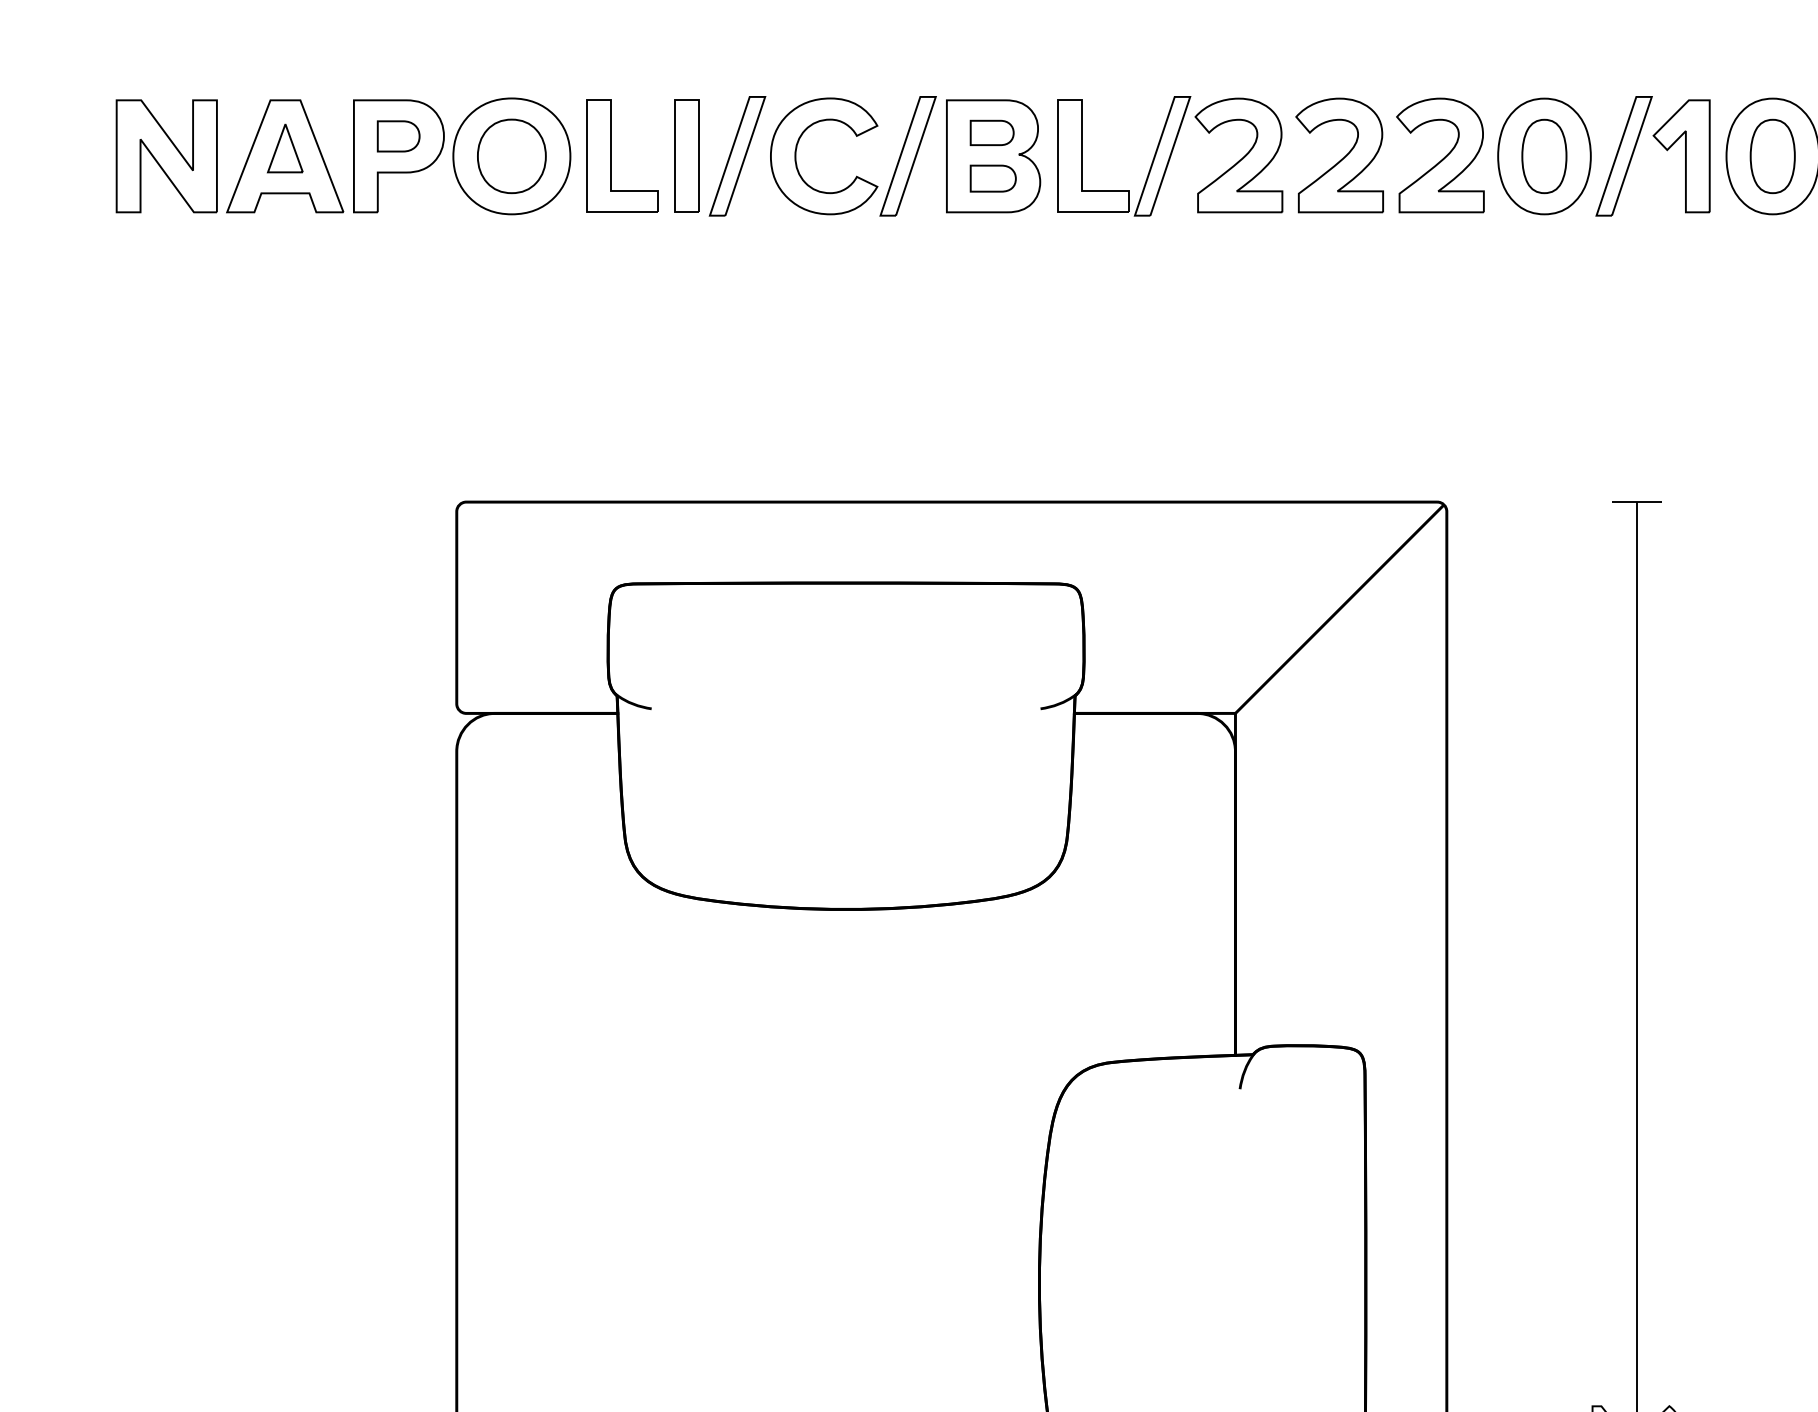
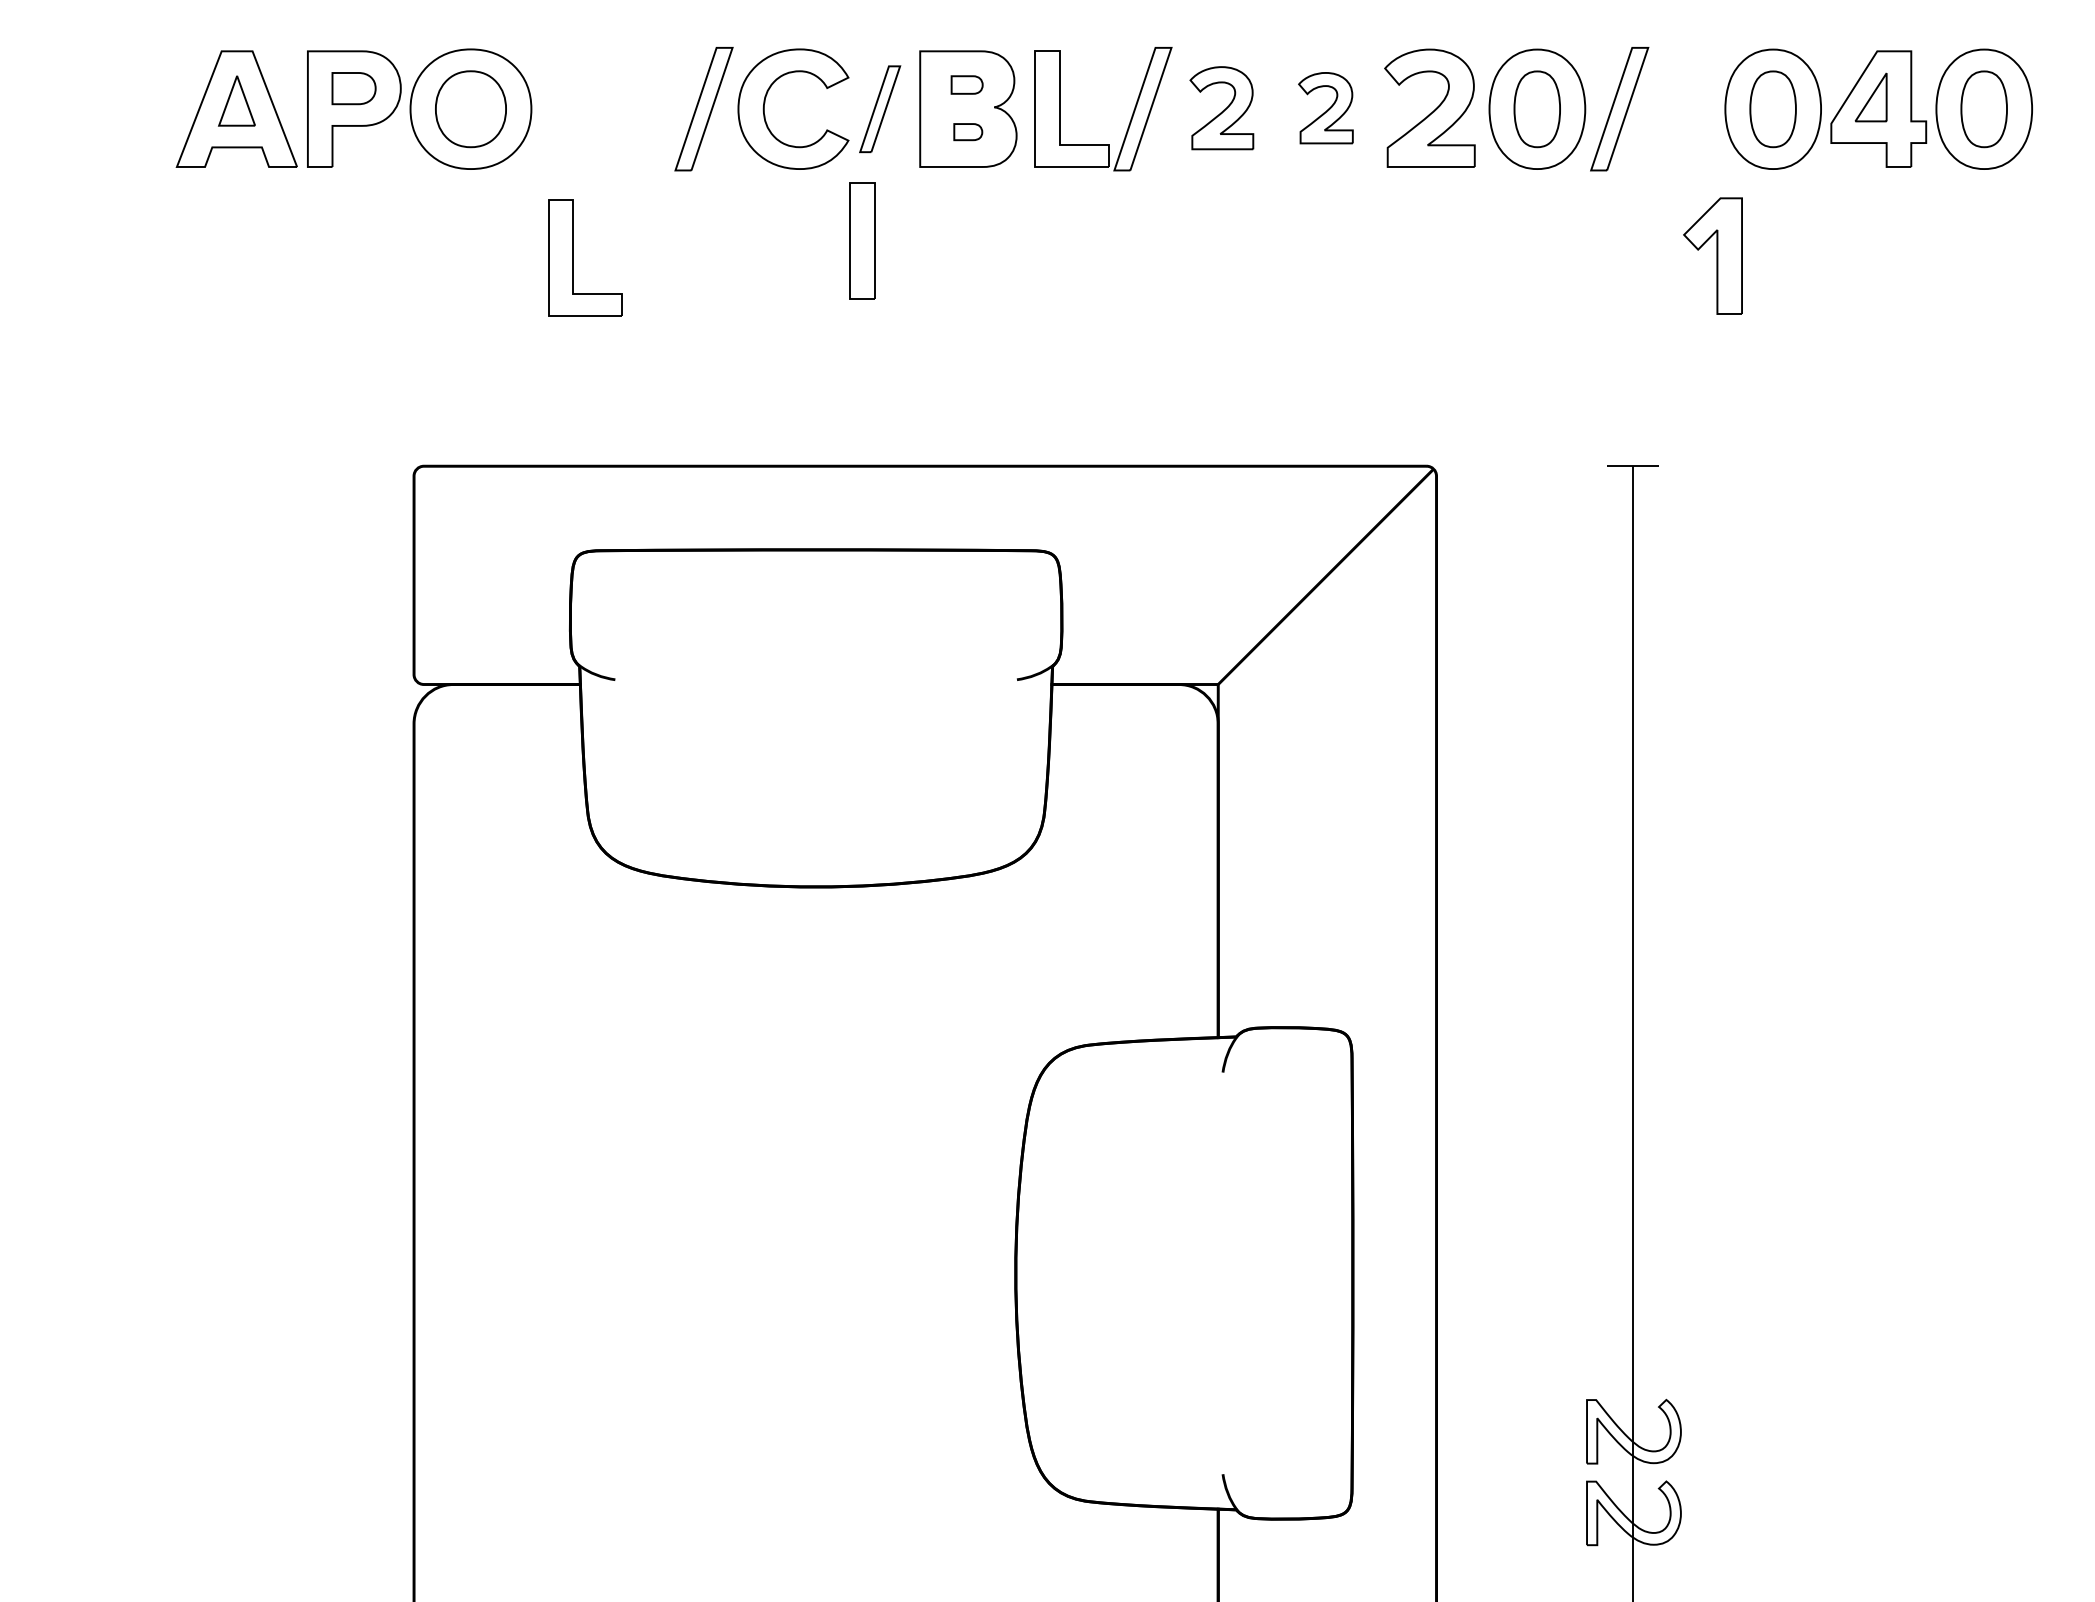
part: (992, 132) -> (967, 84), size x0.7
part: (1238, 154) -> (1221, 107), size x0.7
part: (1339, 154) -> (1325, 107), size x0.6
part: (166, 155) -> (114, 108), removed
part: (611, 155) -> (573, 257), moved
part: (686, 155) -> (862, 240), moved
part: (1681, 155) -> (1712, 255), moved
part: (907, 156) -> (879, 109), size x0.7
part: (993, 177) -> (968, 131), size x0.6

